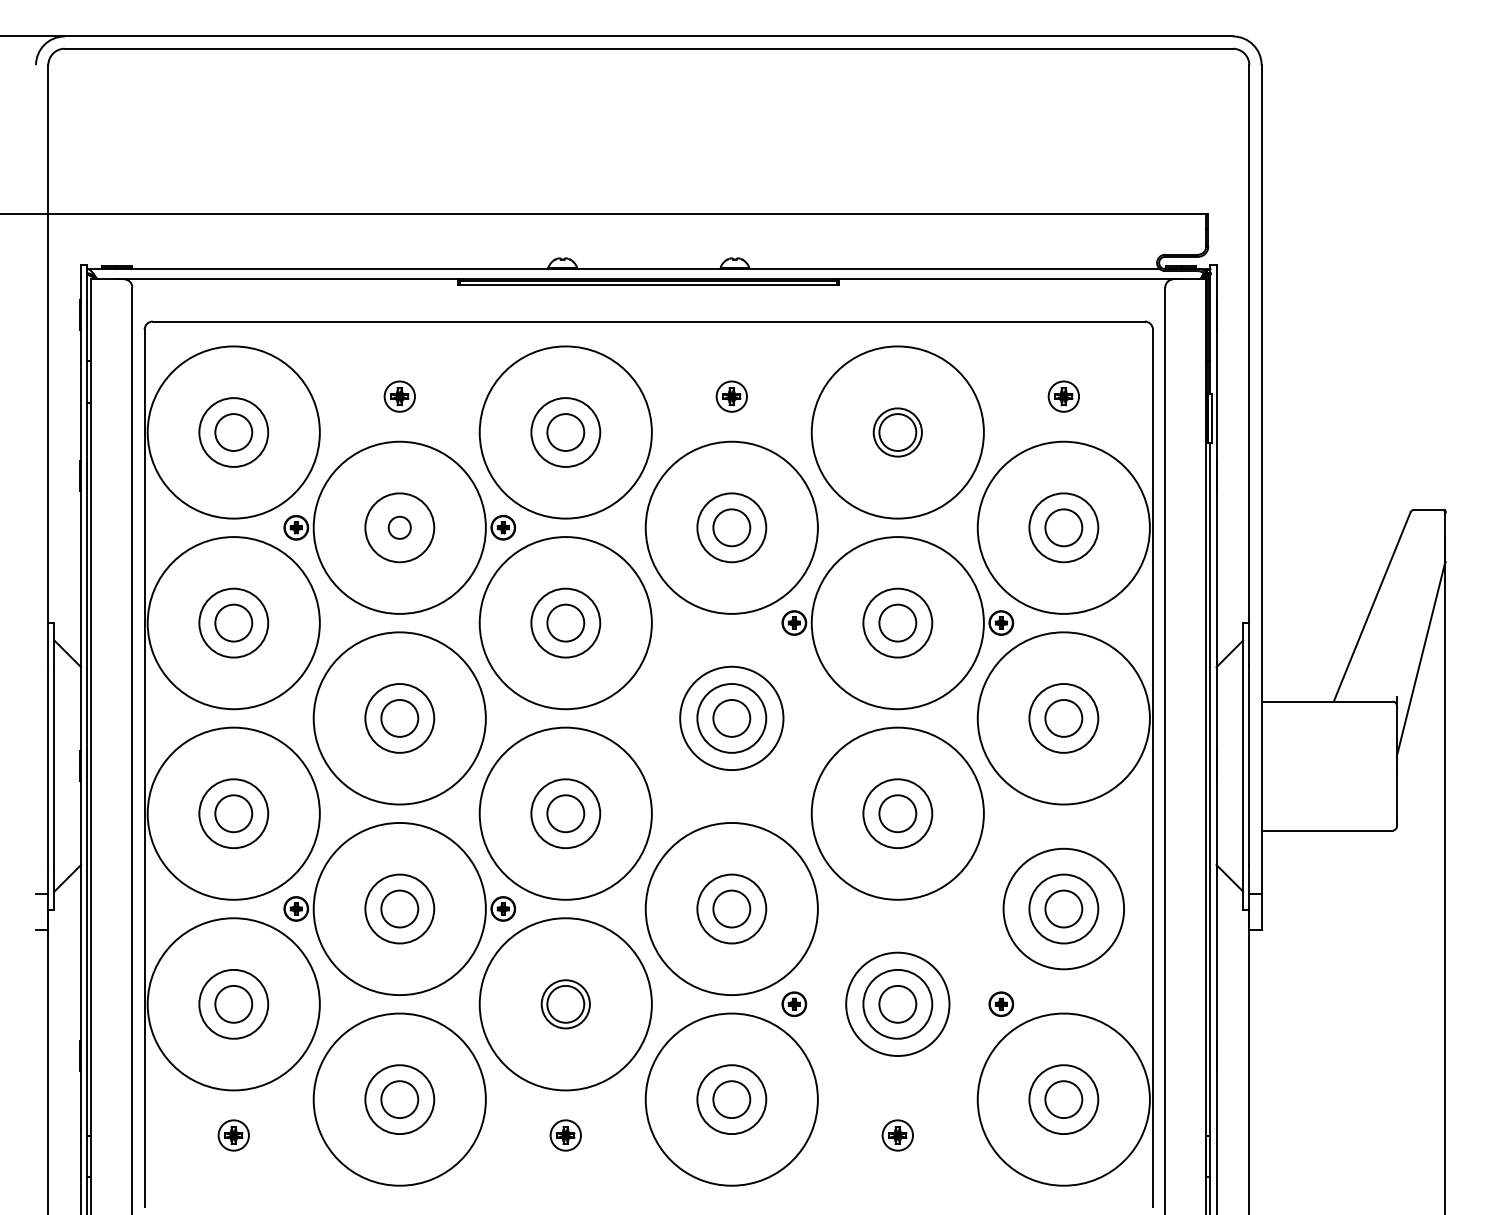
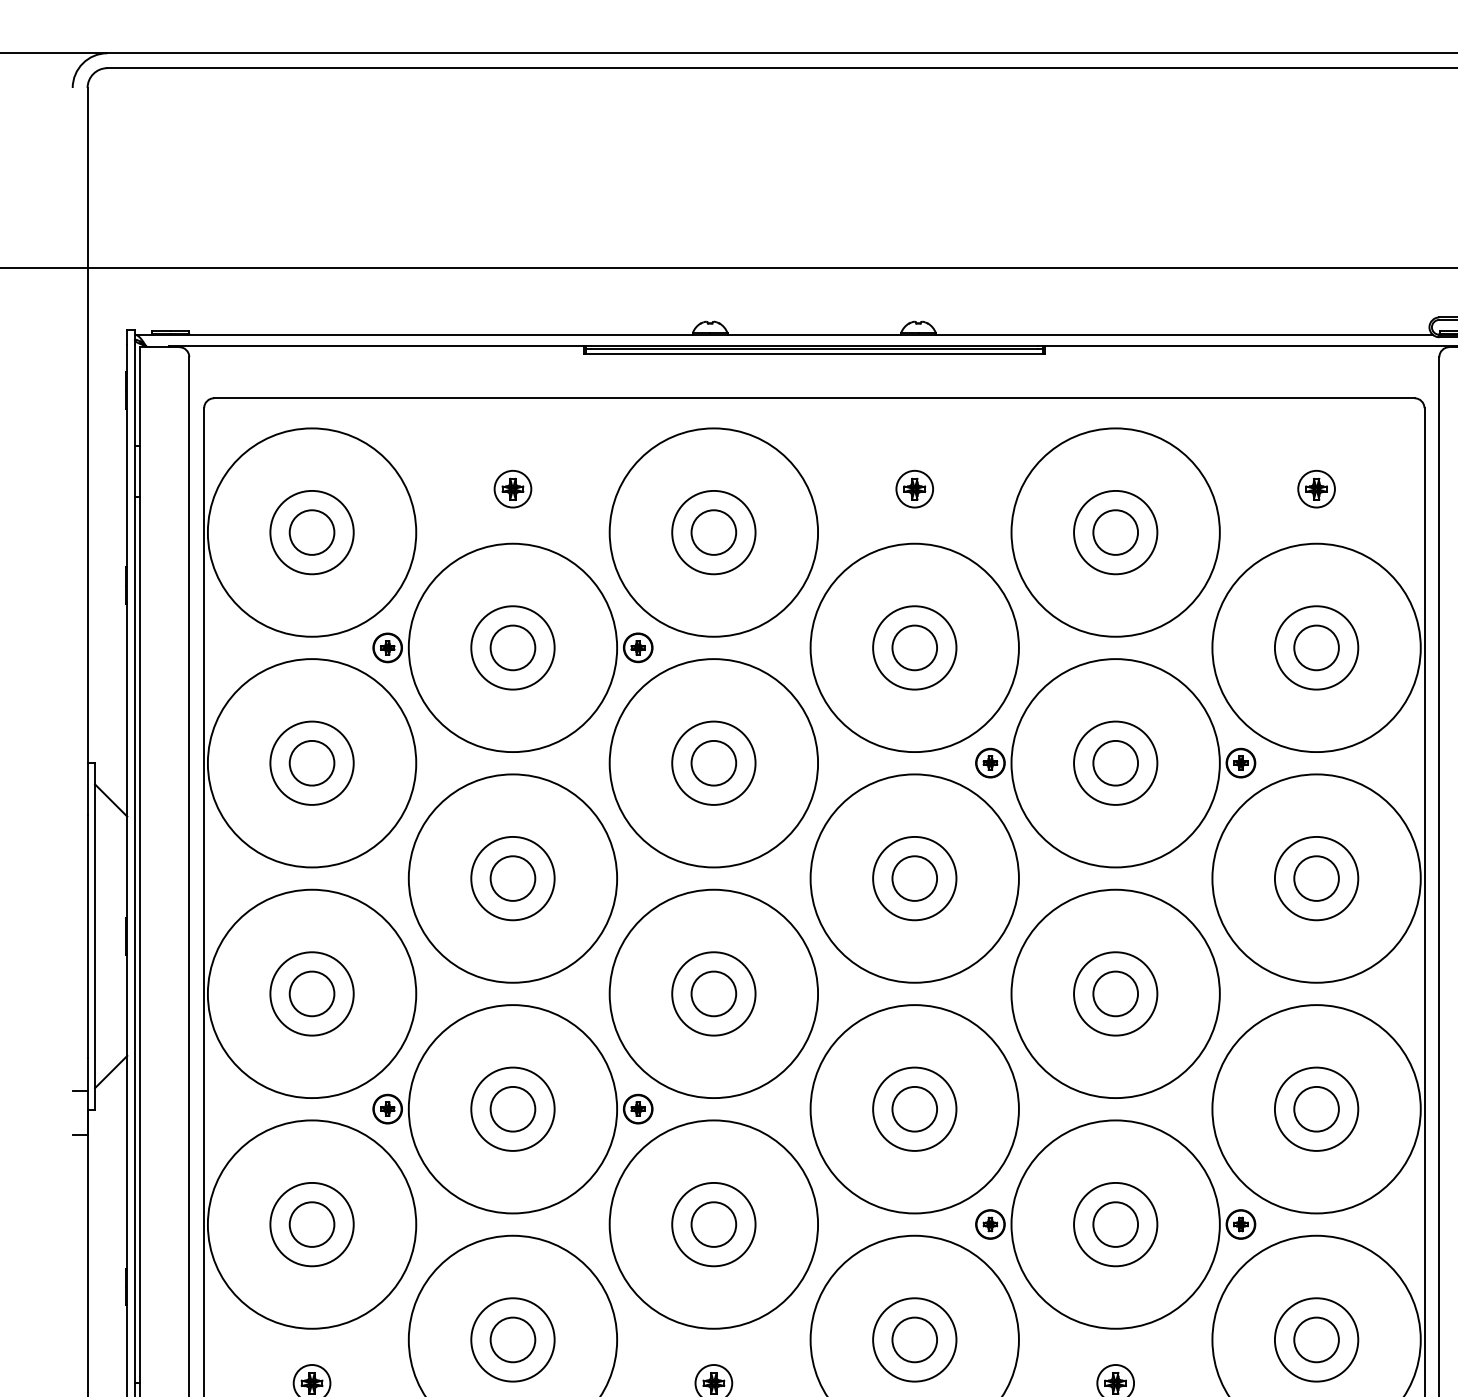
circle: (897, 432) -> (1115, 532), size x1.43
circle: (399, 527) -> (512, 647), size x1.67
circle: (731, 718) -> (914, 878), size x1.67
circle: (1063, 908) -> (1316, 1108), size x1.43
circle: (565, 1003) -> (713, 1223), size x1.43
circle: (897, 1004) -> (1115, 1224), size x1.67

